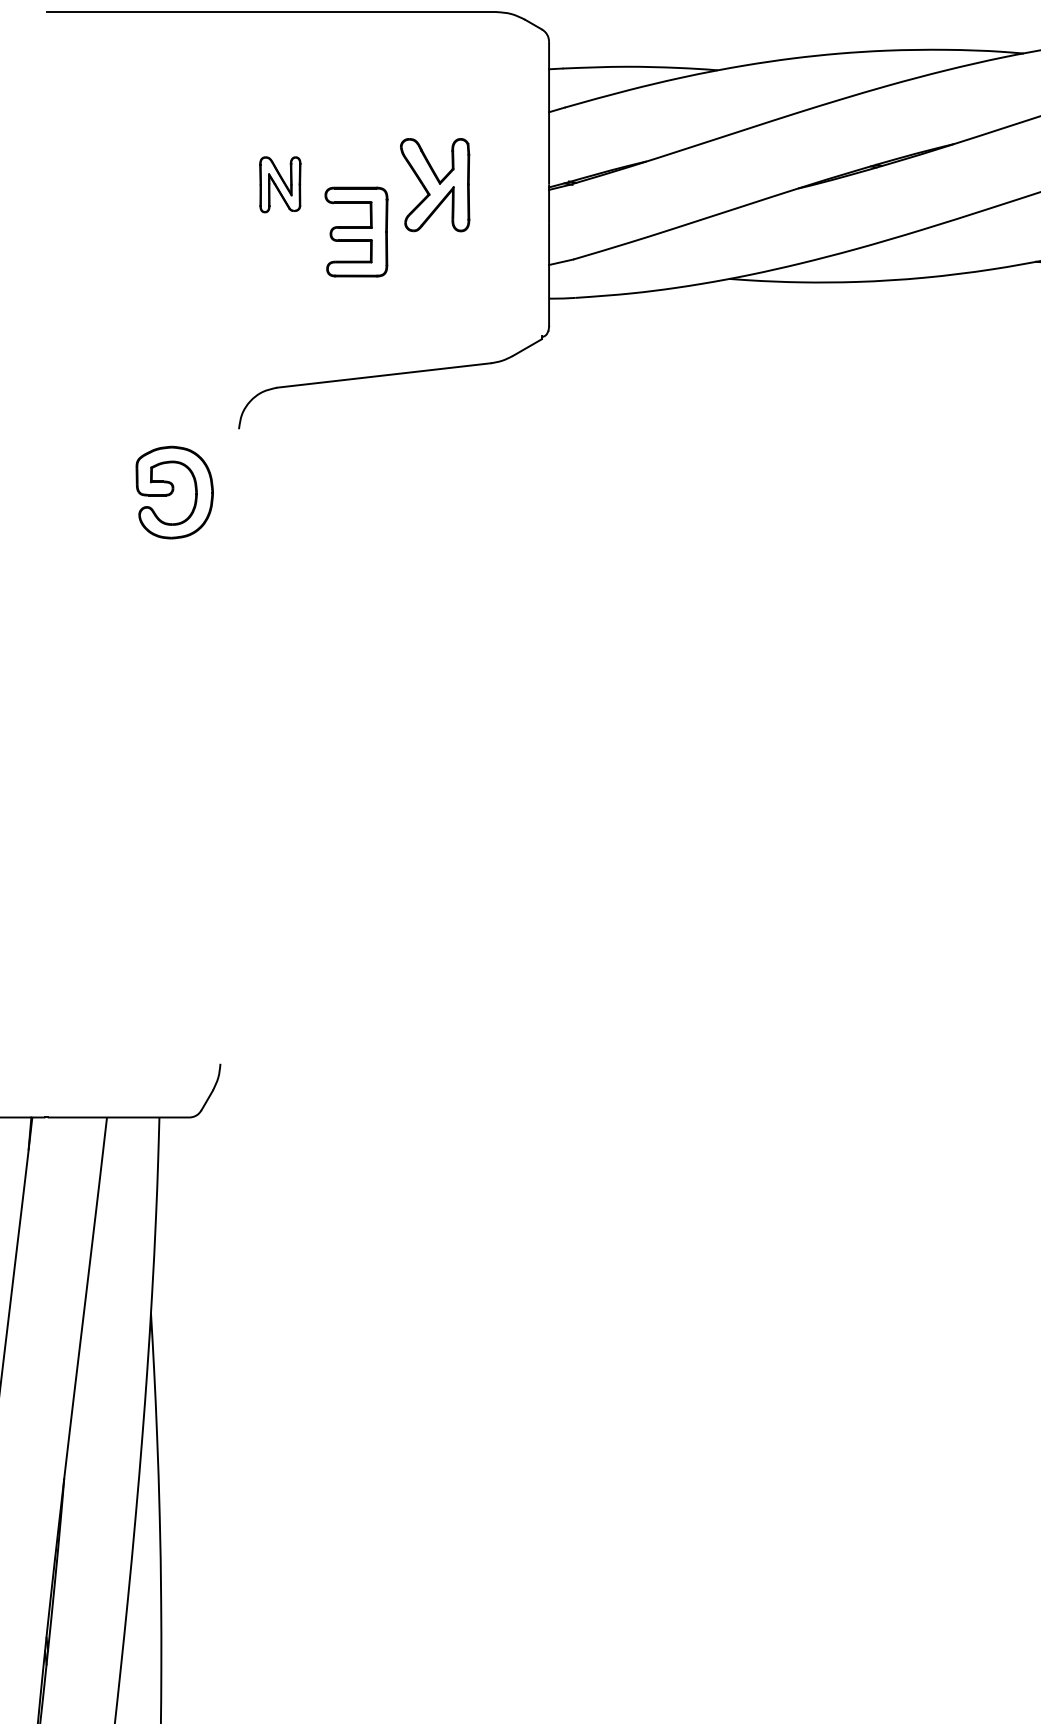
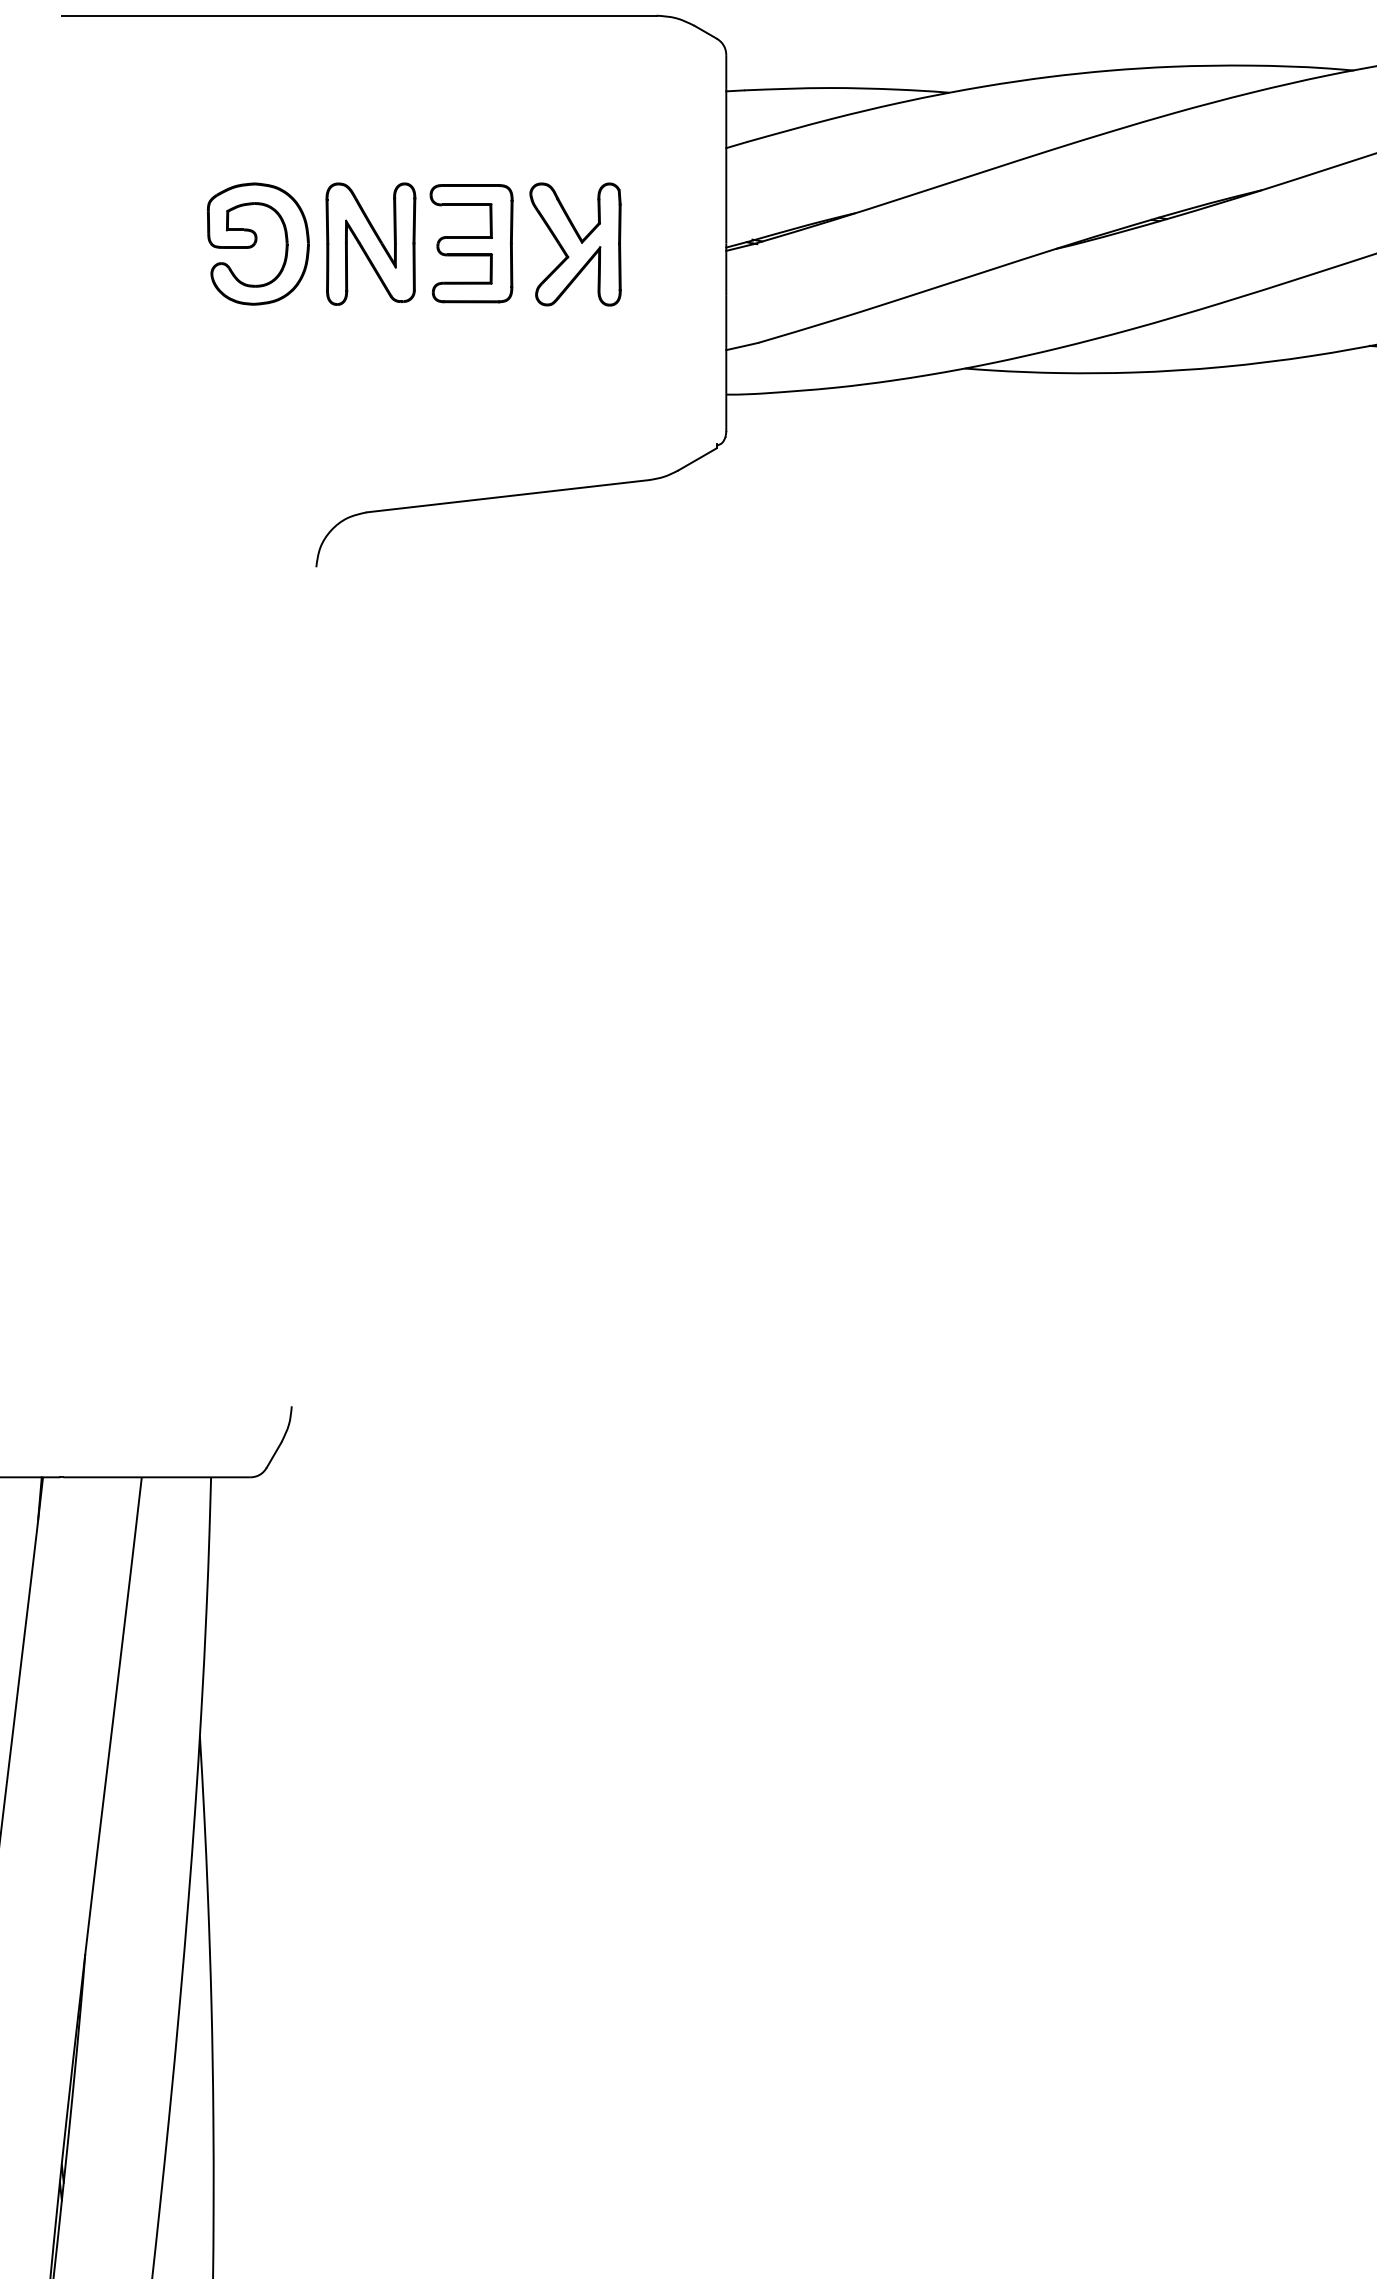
part: (279, 184) -> (370, 243), size x1.67
part: (356, 232) -> (471, 243), moved
part: (174, 492) -> (258, 243), moved

